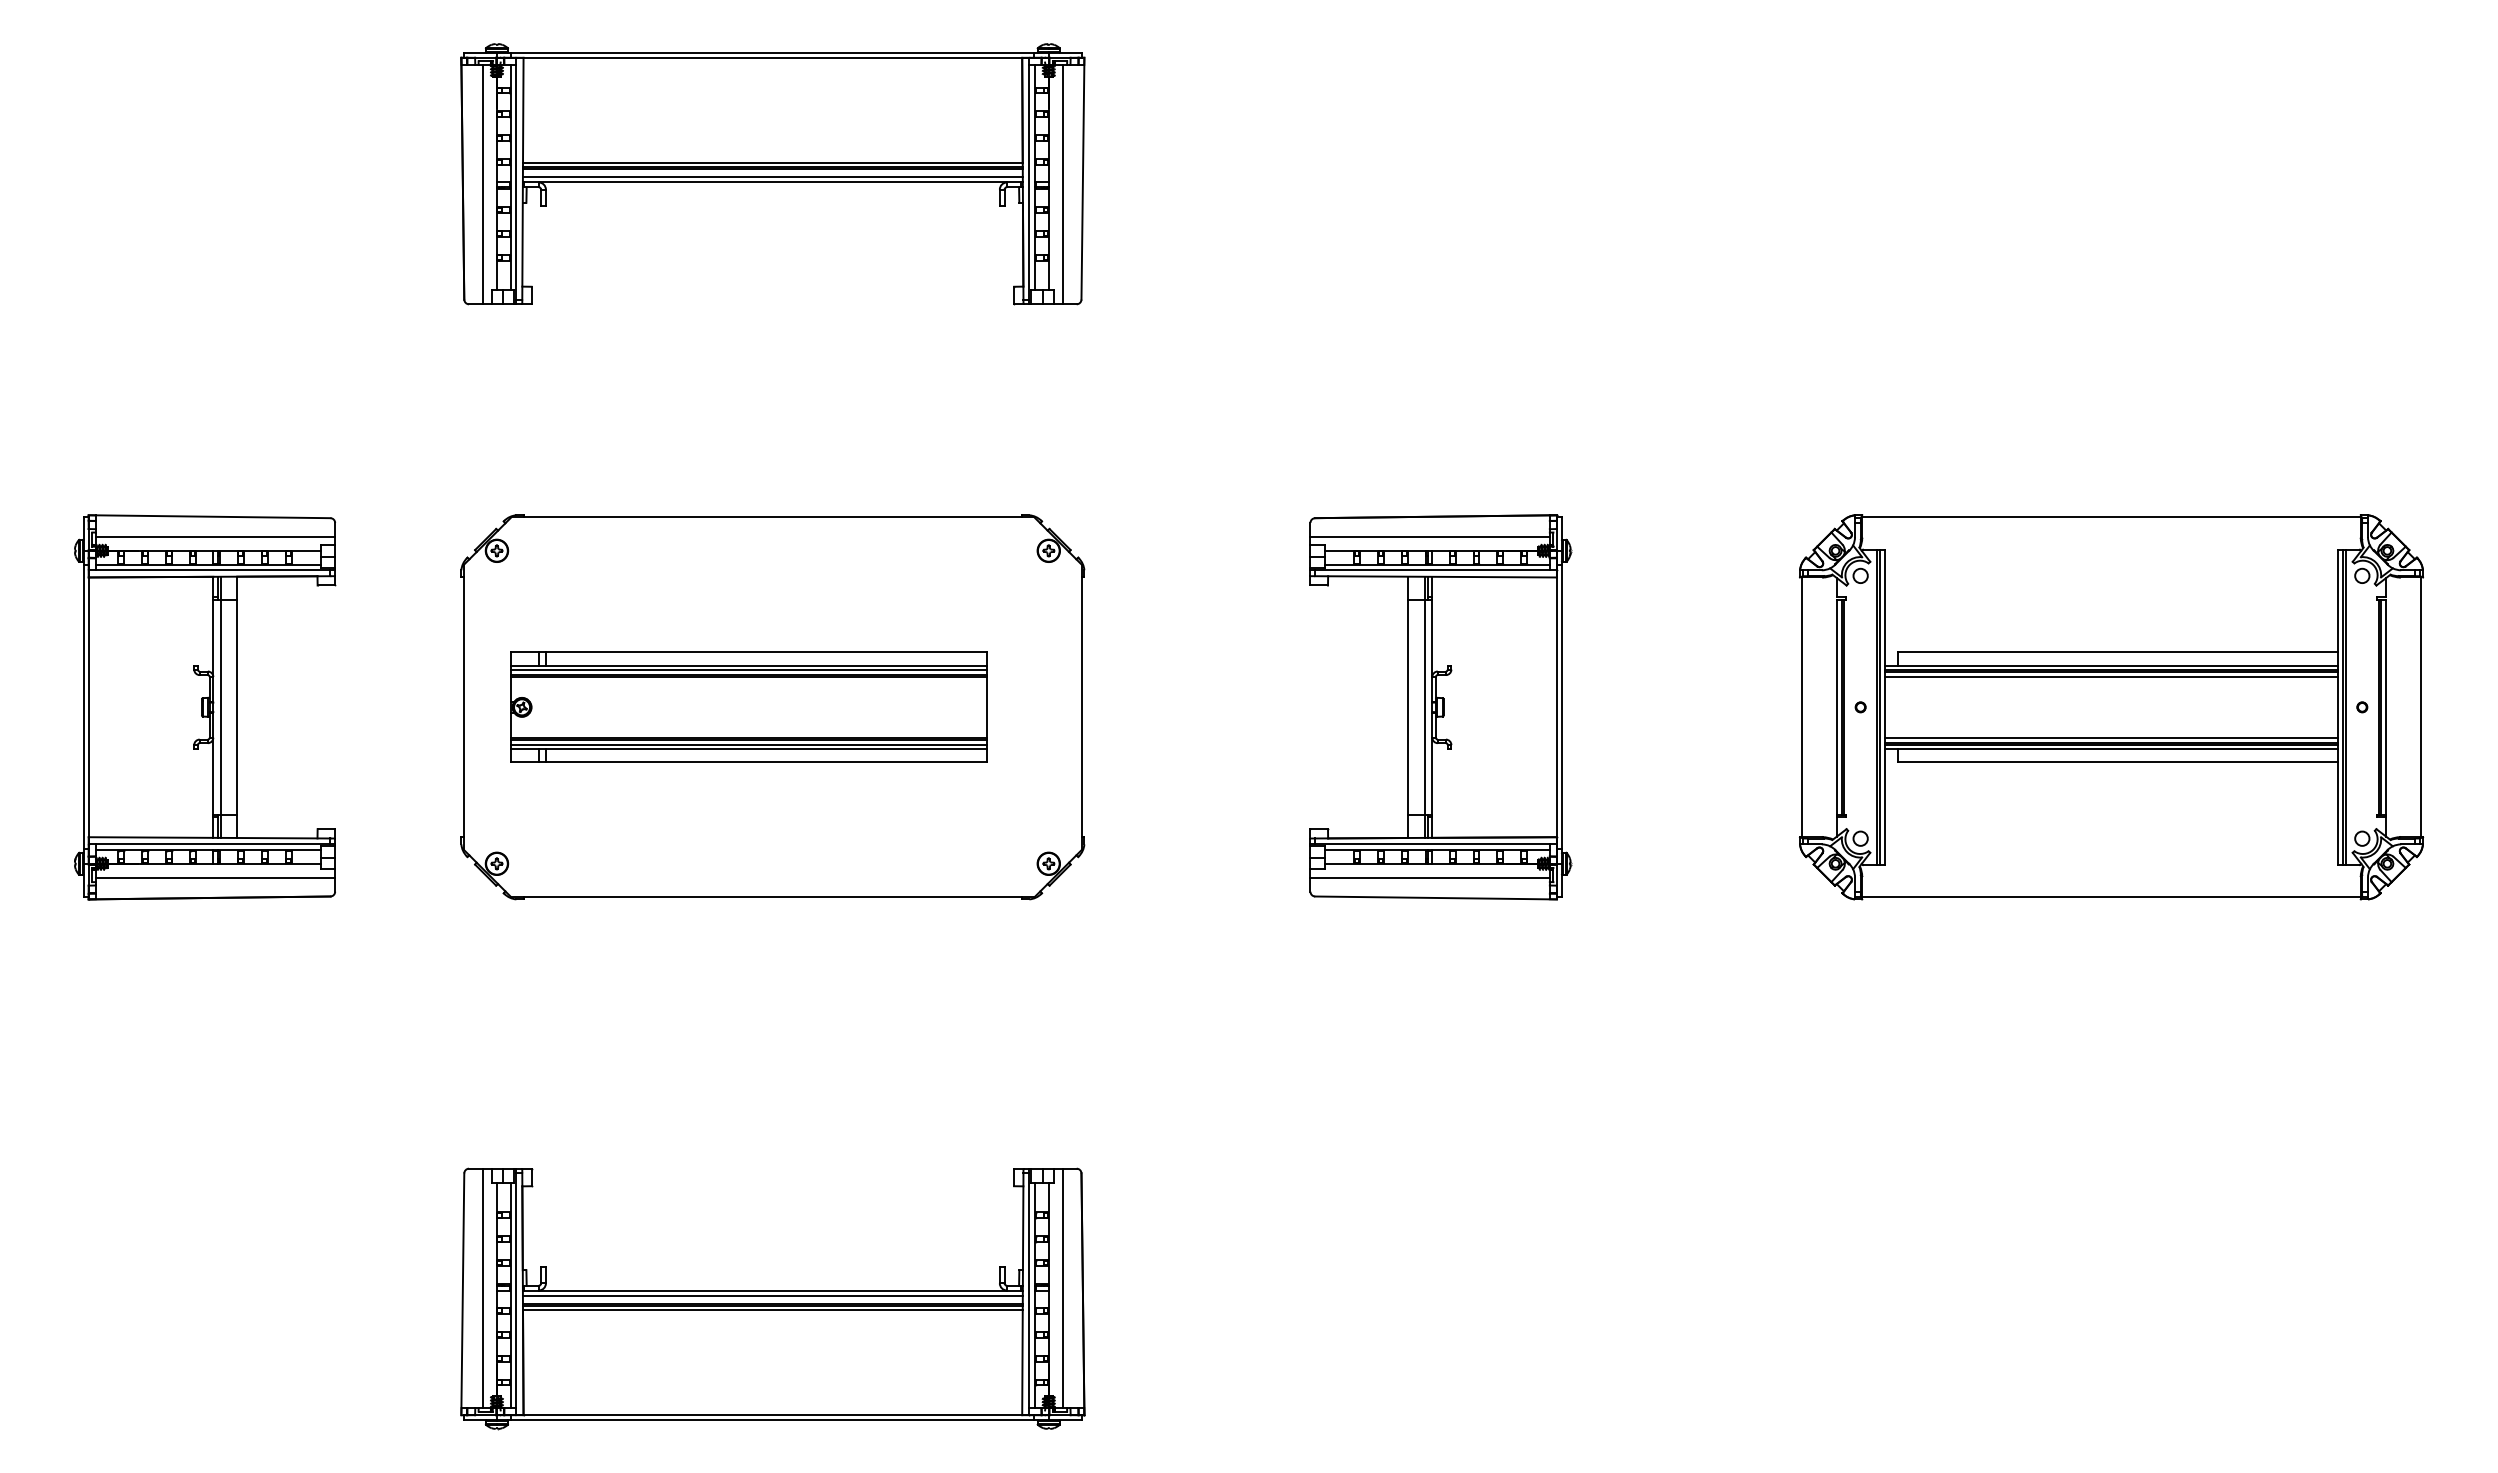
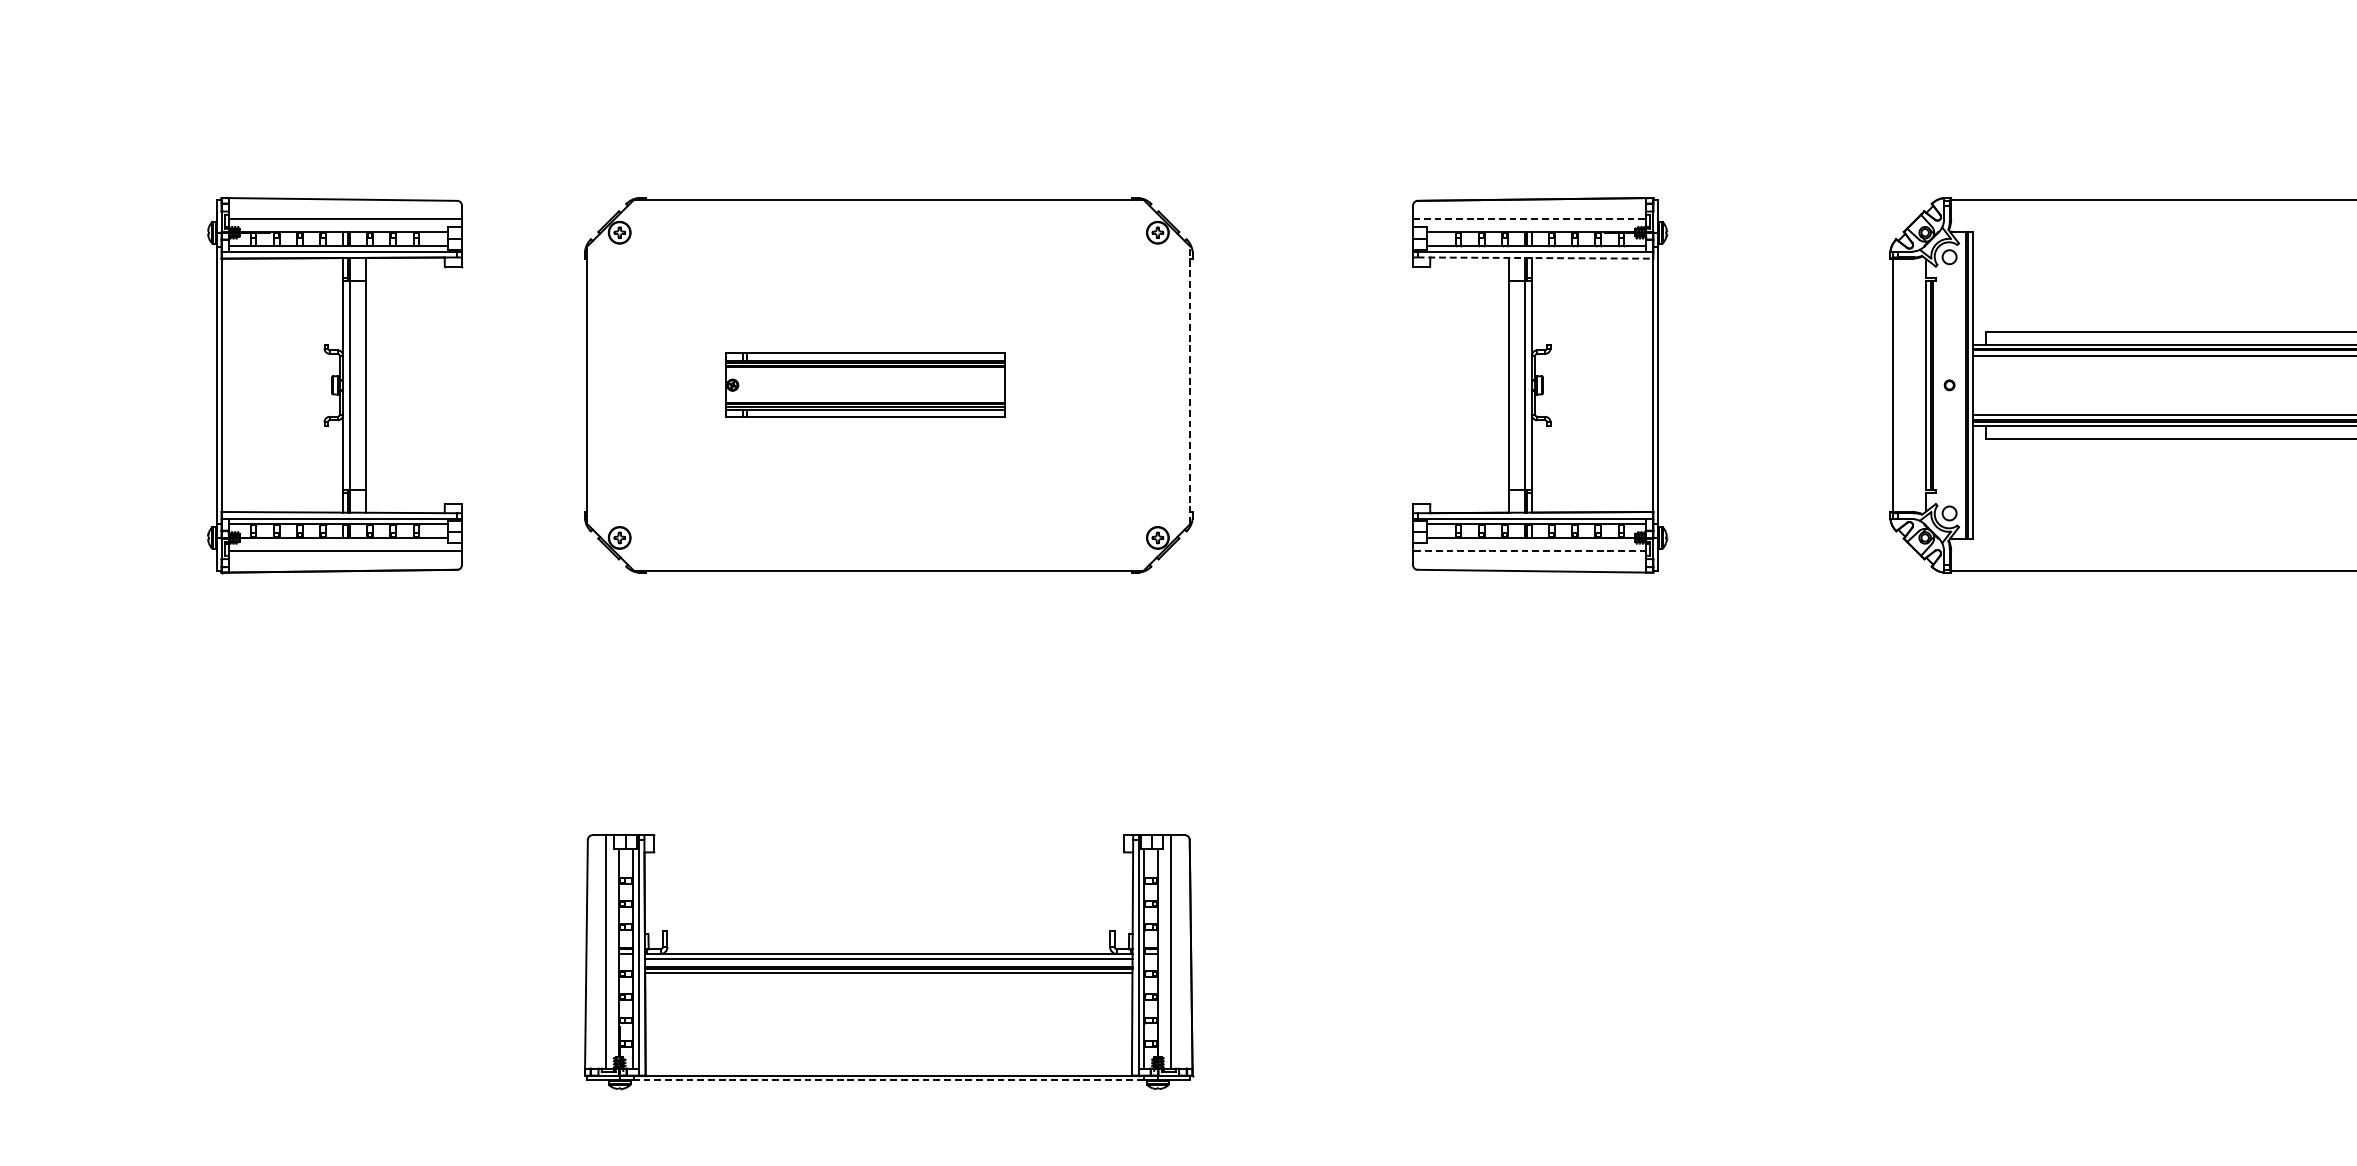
line: (1430, 537) -> (1530, 219), solid -> dashed
line: (1436, 576) -> (1535, 257), solid -> dashed
part: (748, 706) -> (865, 384), size x0.6
line: (1082, 706) -> (1190, 384), solid -> dashed
line: (1430, 877) -> (1530, 551), solid -> dashed
line: (772, 1420) -> (888, 1080), solid -> dashed

